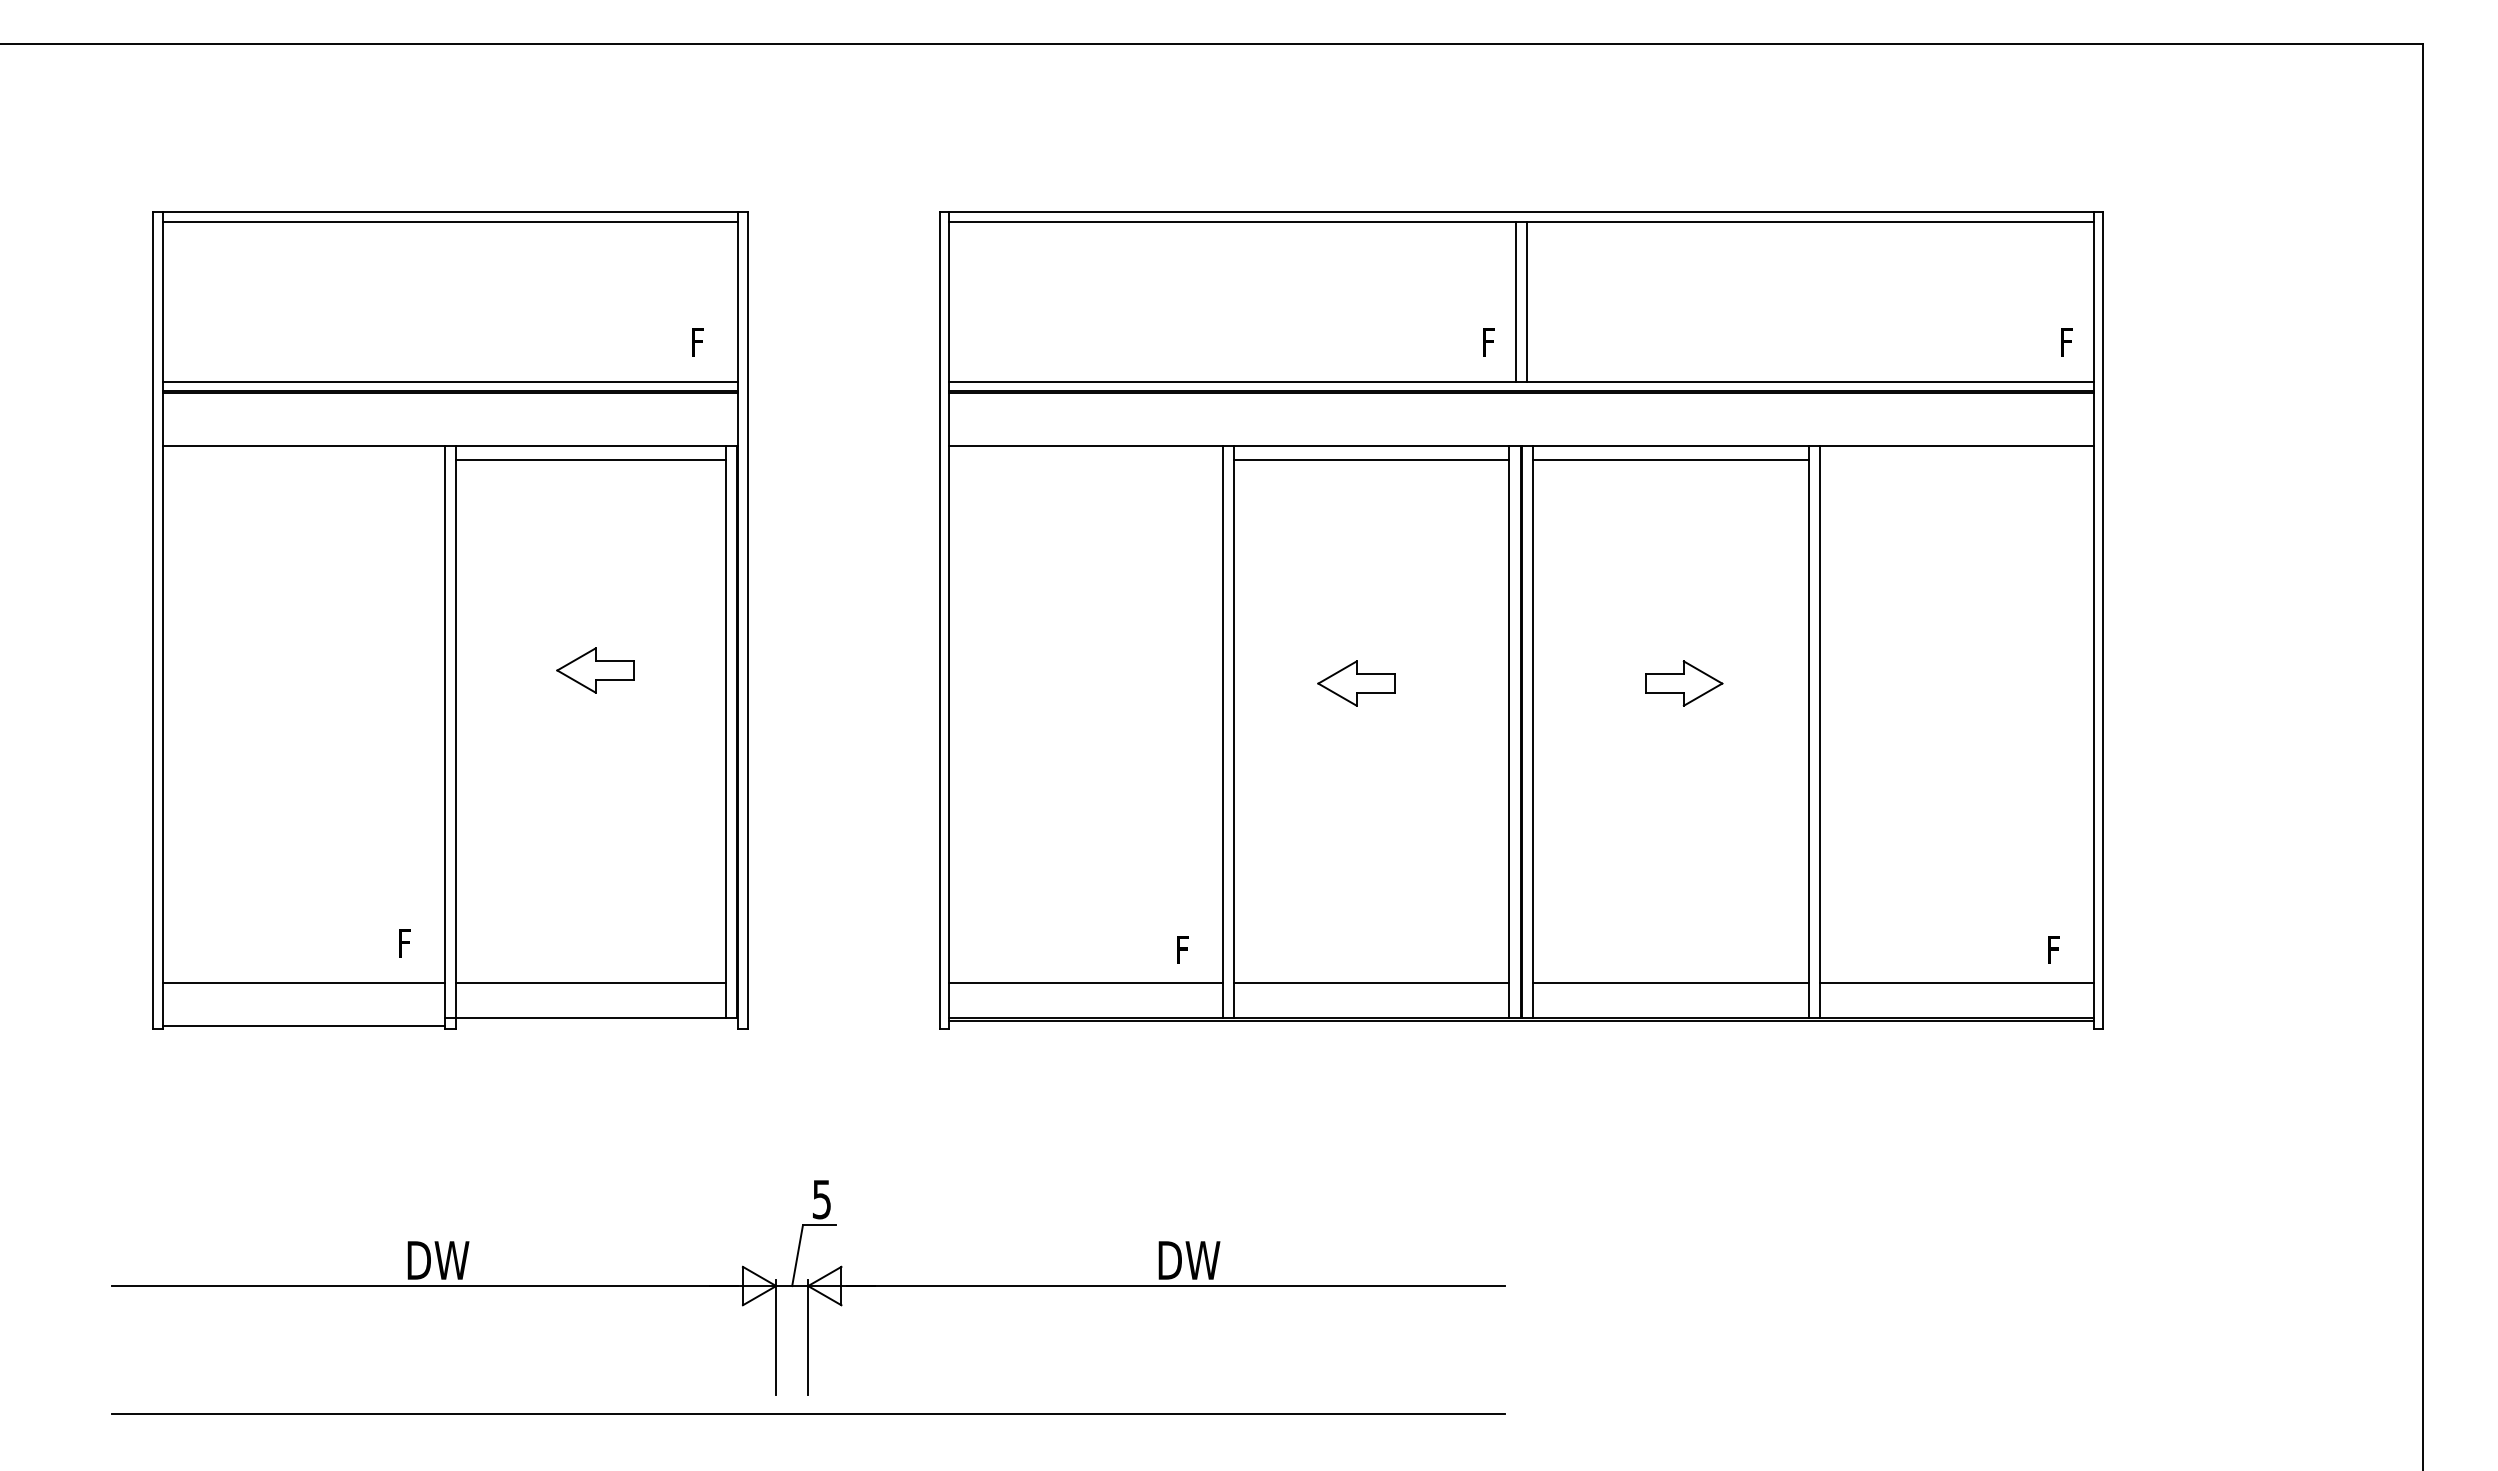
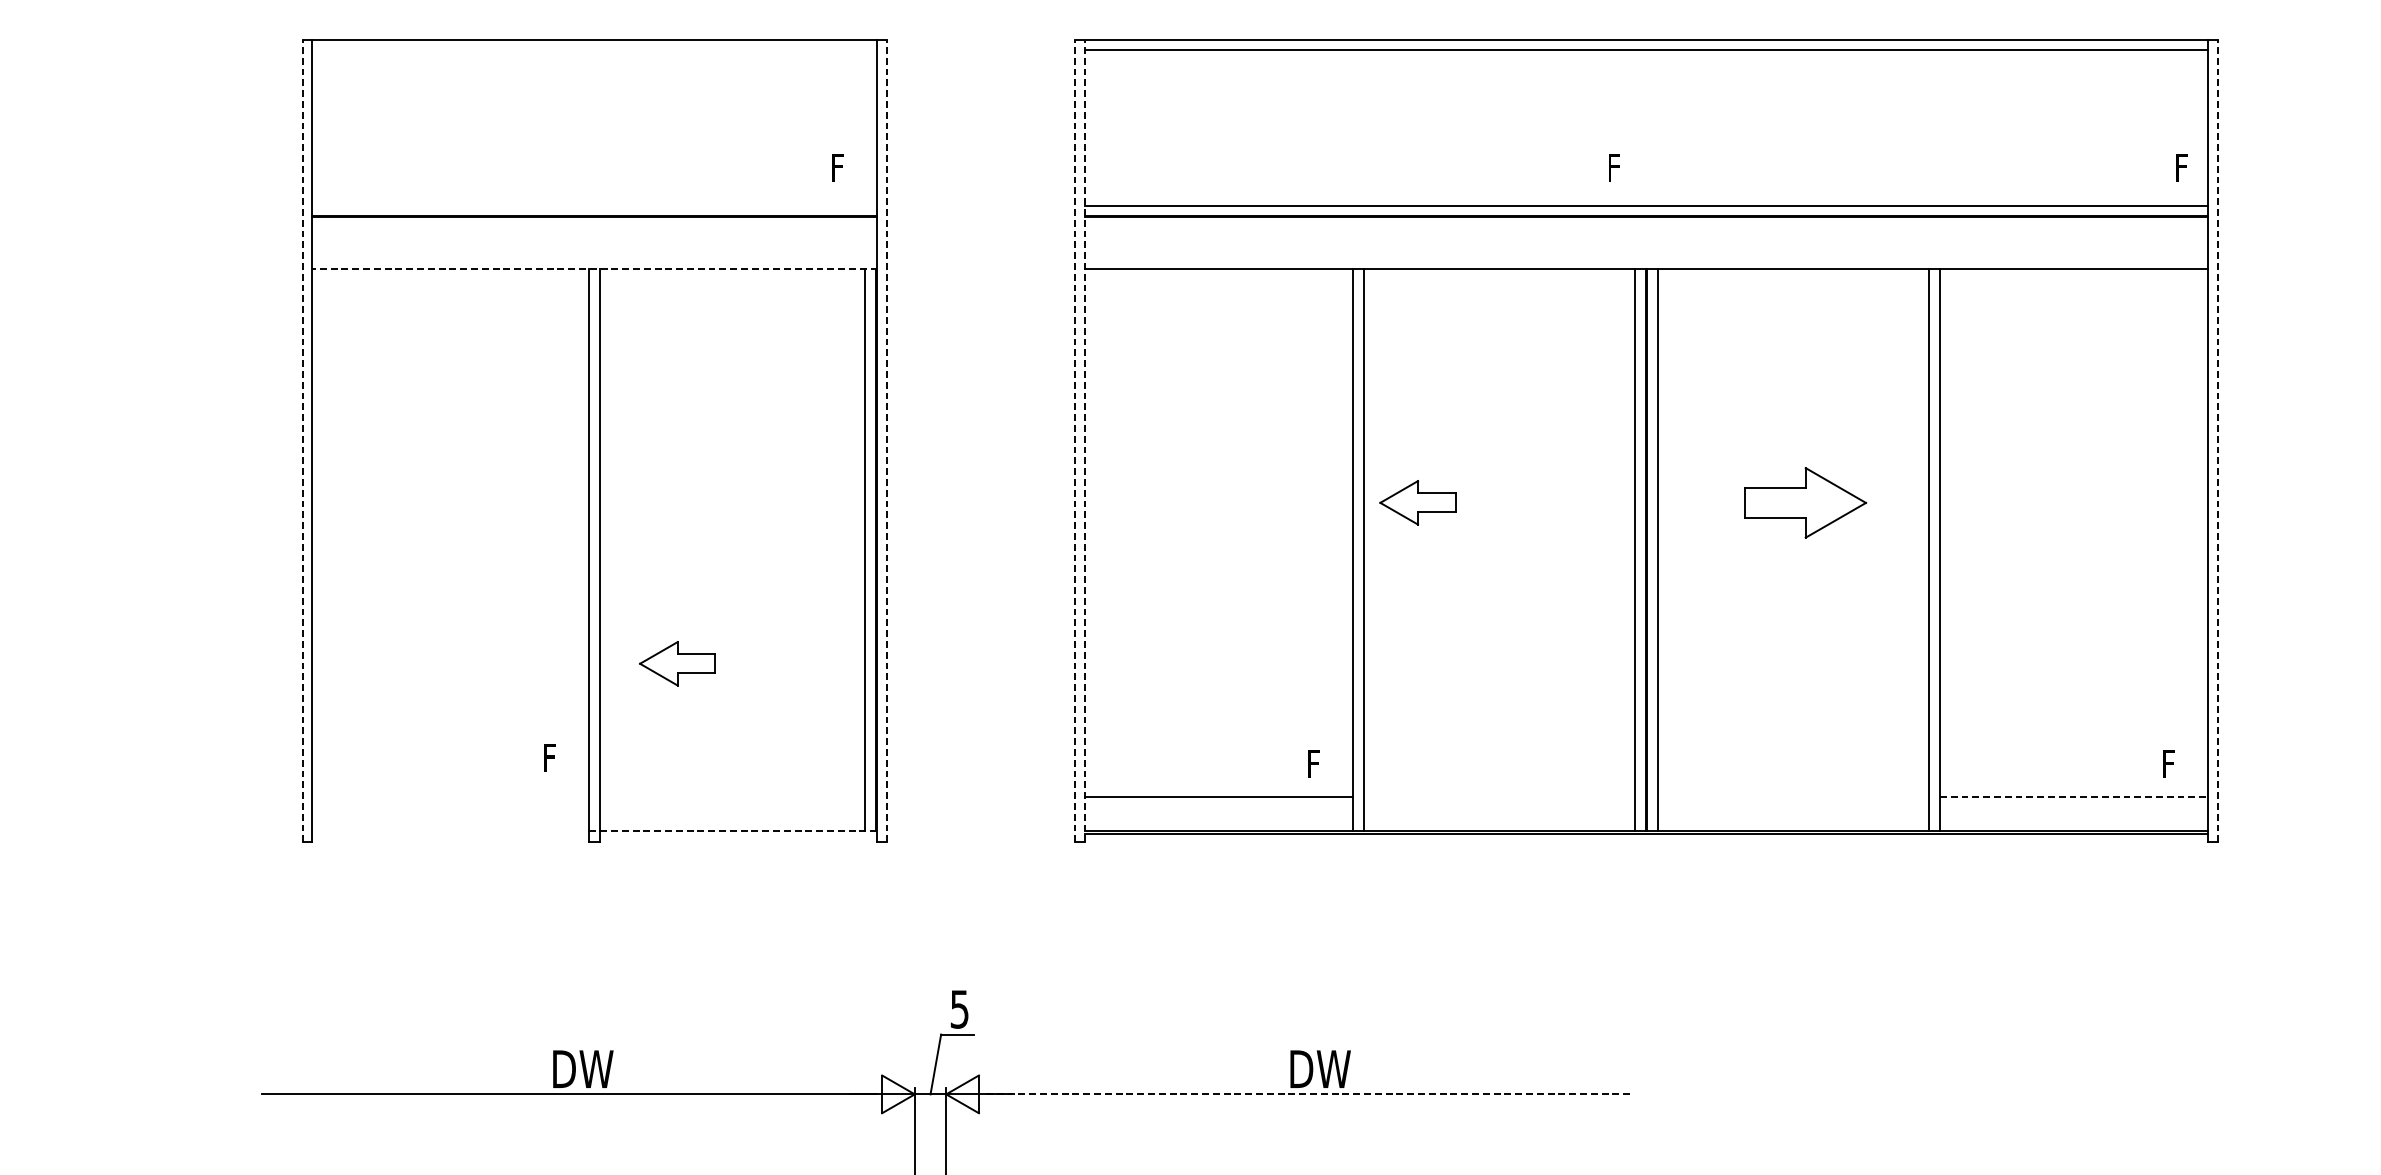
line: (450, 221) -> (595, 49), removed
line: (1515, 301) -> (1640, 127), removed
line: (1527, 301) -> (1652, 127), removed
line: (450, 381) -> (595, 206), removed
line: (450, 445) -> (595, 269), solid -> dashed
line: (590, 460) -> (732, 283), removed
line: (1371, 460) -> (1499, 283), removed
line: (1671, 460) -> (1793, 283), removed
line: (152, 620) -> (302, 440), solid -> dashed
line: (747, 620) -> (886, 440), solid -> dashed
line: (939, 620) -> (1075, 440), solid -> dashed
line: (949, 620) -> (1084, 440), solid -> dashed
line: (2103, 620) -> (2217, 440), solid -> dashed
part: (595, 670) -> (677, 663), moved
part: (1356, 683) -> (1417, 502), moved
part: (1684, 683) -> (1806, 502), size x1.6
line: (303, 982) -> (450, 796), removed
line: (590, 982) -> (732, 796), removed
line: (1371, 982) -> (1499, 796), removed
line: (1671, 982) -> (1793, 796), removed
line: (1956, 982) -> (2073, 796), solid -> dashed
line: (590, 1018) -> (732, 831), solid -> dashed
line: (303, 1026) -> (450, 839), removed
line: (1175, 1286) -> (1306, 1094), solid -> dashed

